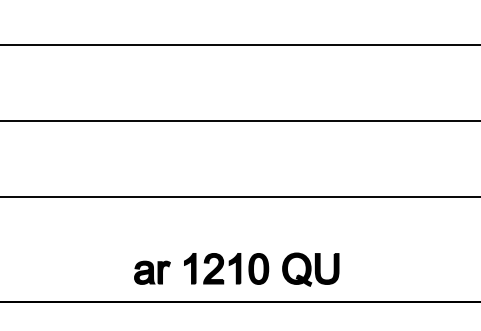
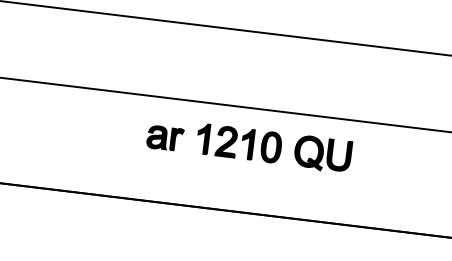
part: (236, 269) -> (249, 145), moved

